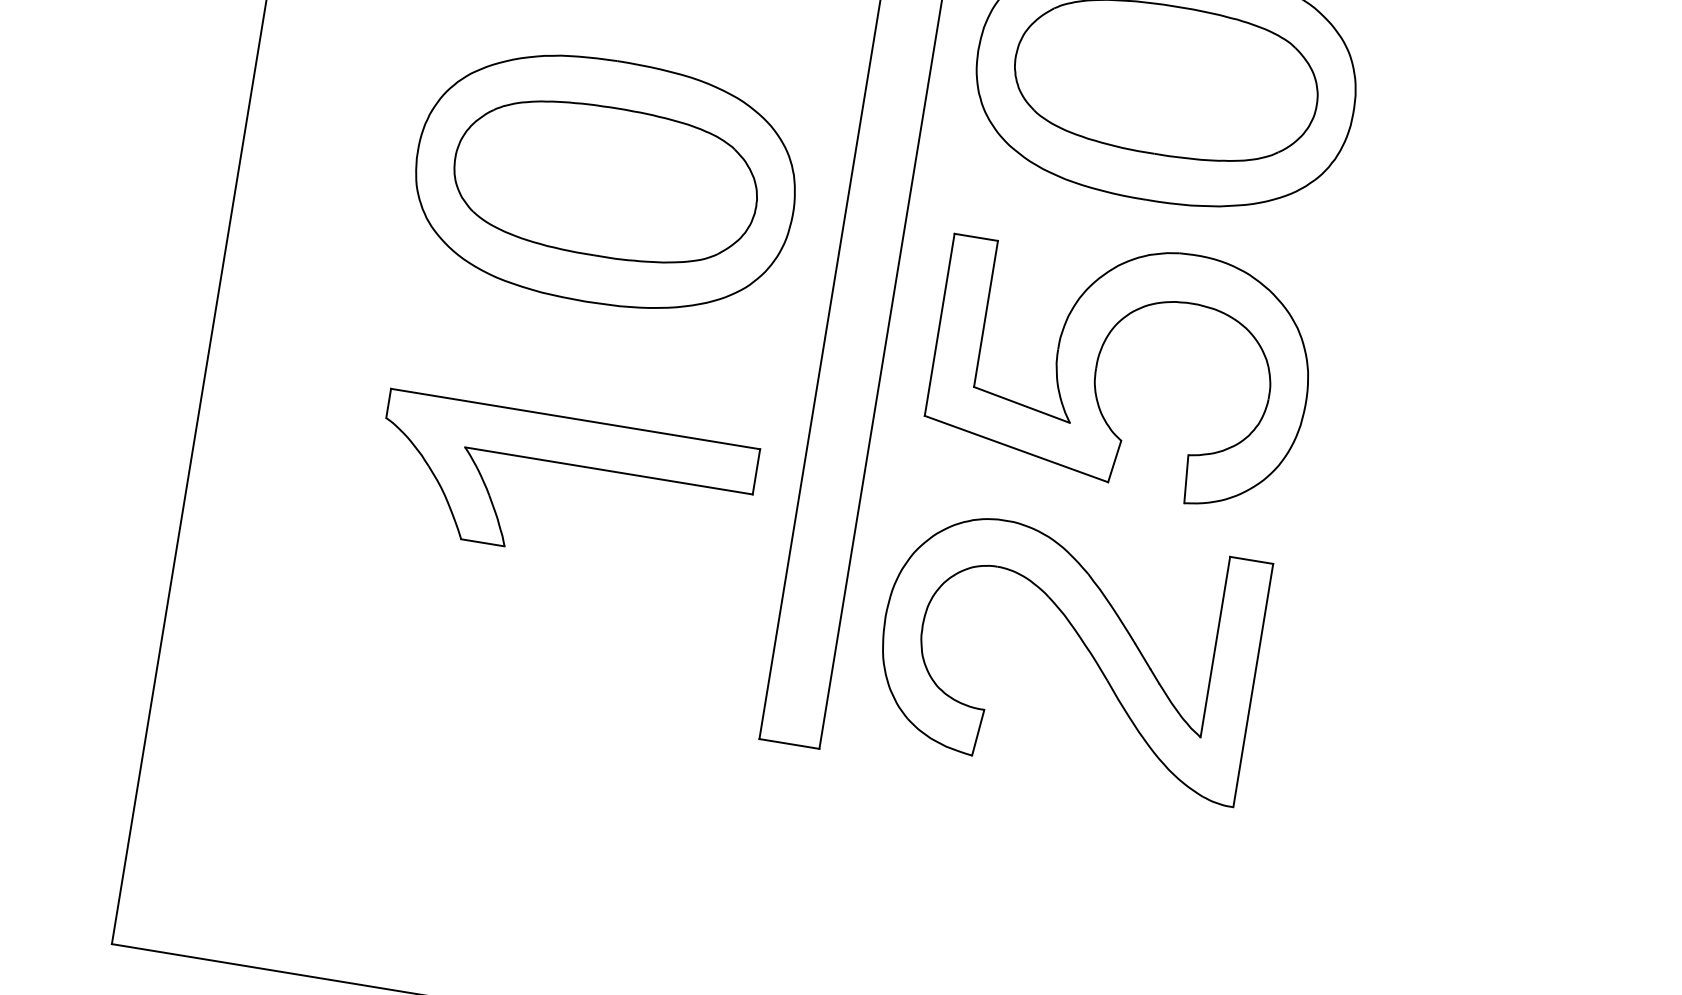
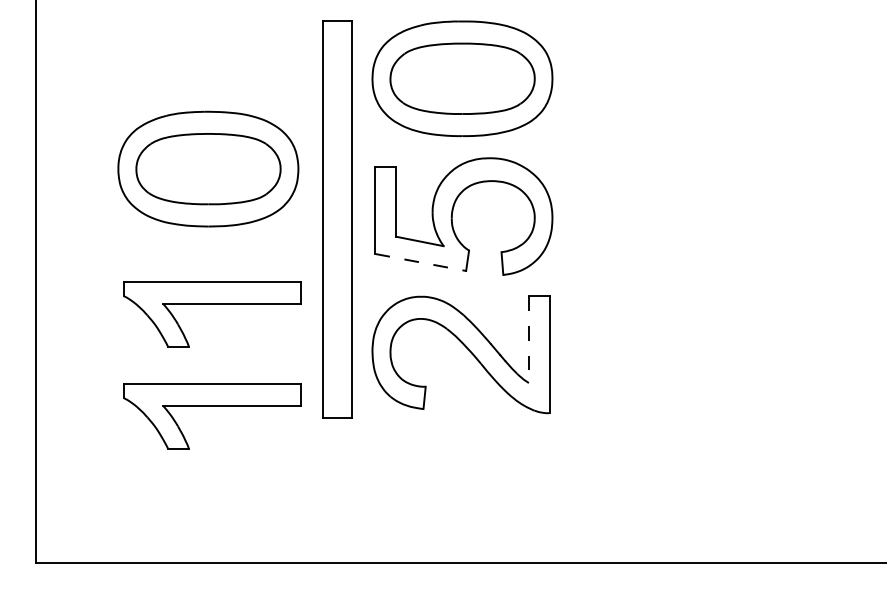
line: (1017, 449) -> (421, 262), solid -> dashed
line: (1214, 648) -> (528, 340), solid -> dashed
part: (533, 678) -> (212, 406), added

